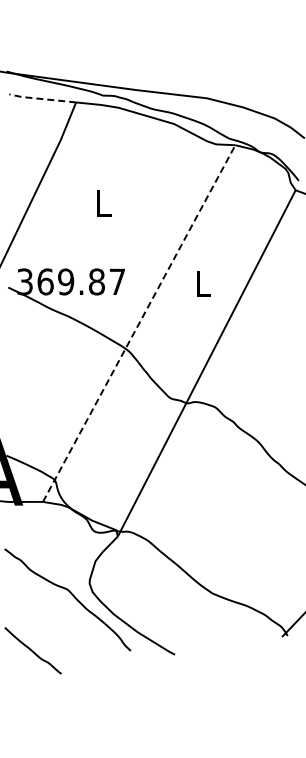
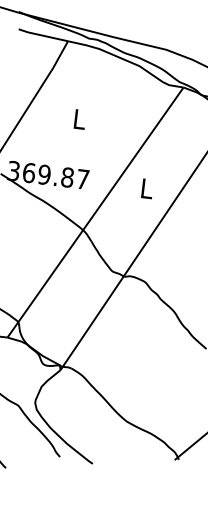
line: (41, 99) -> (42, 35), dashed -> solid
line: (139, 323) -> (95, 212), dashed -> solid

